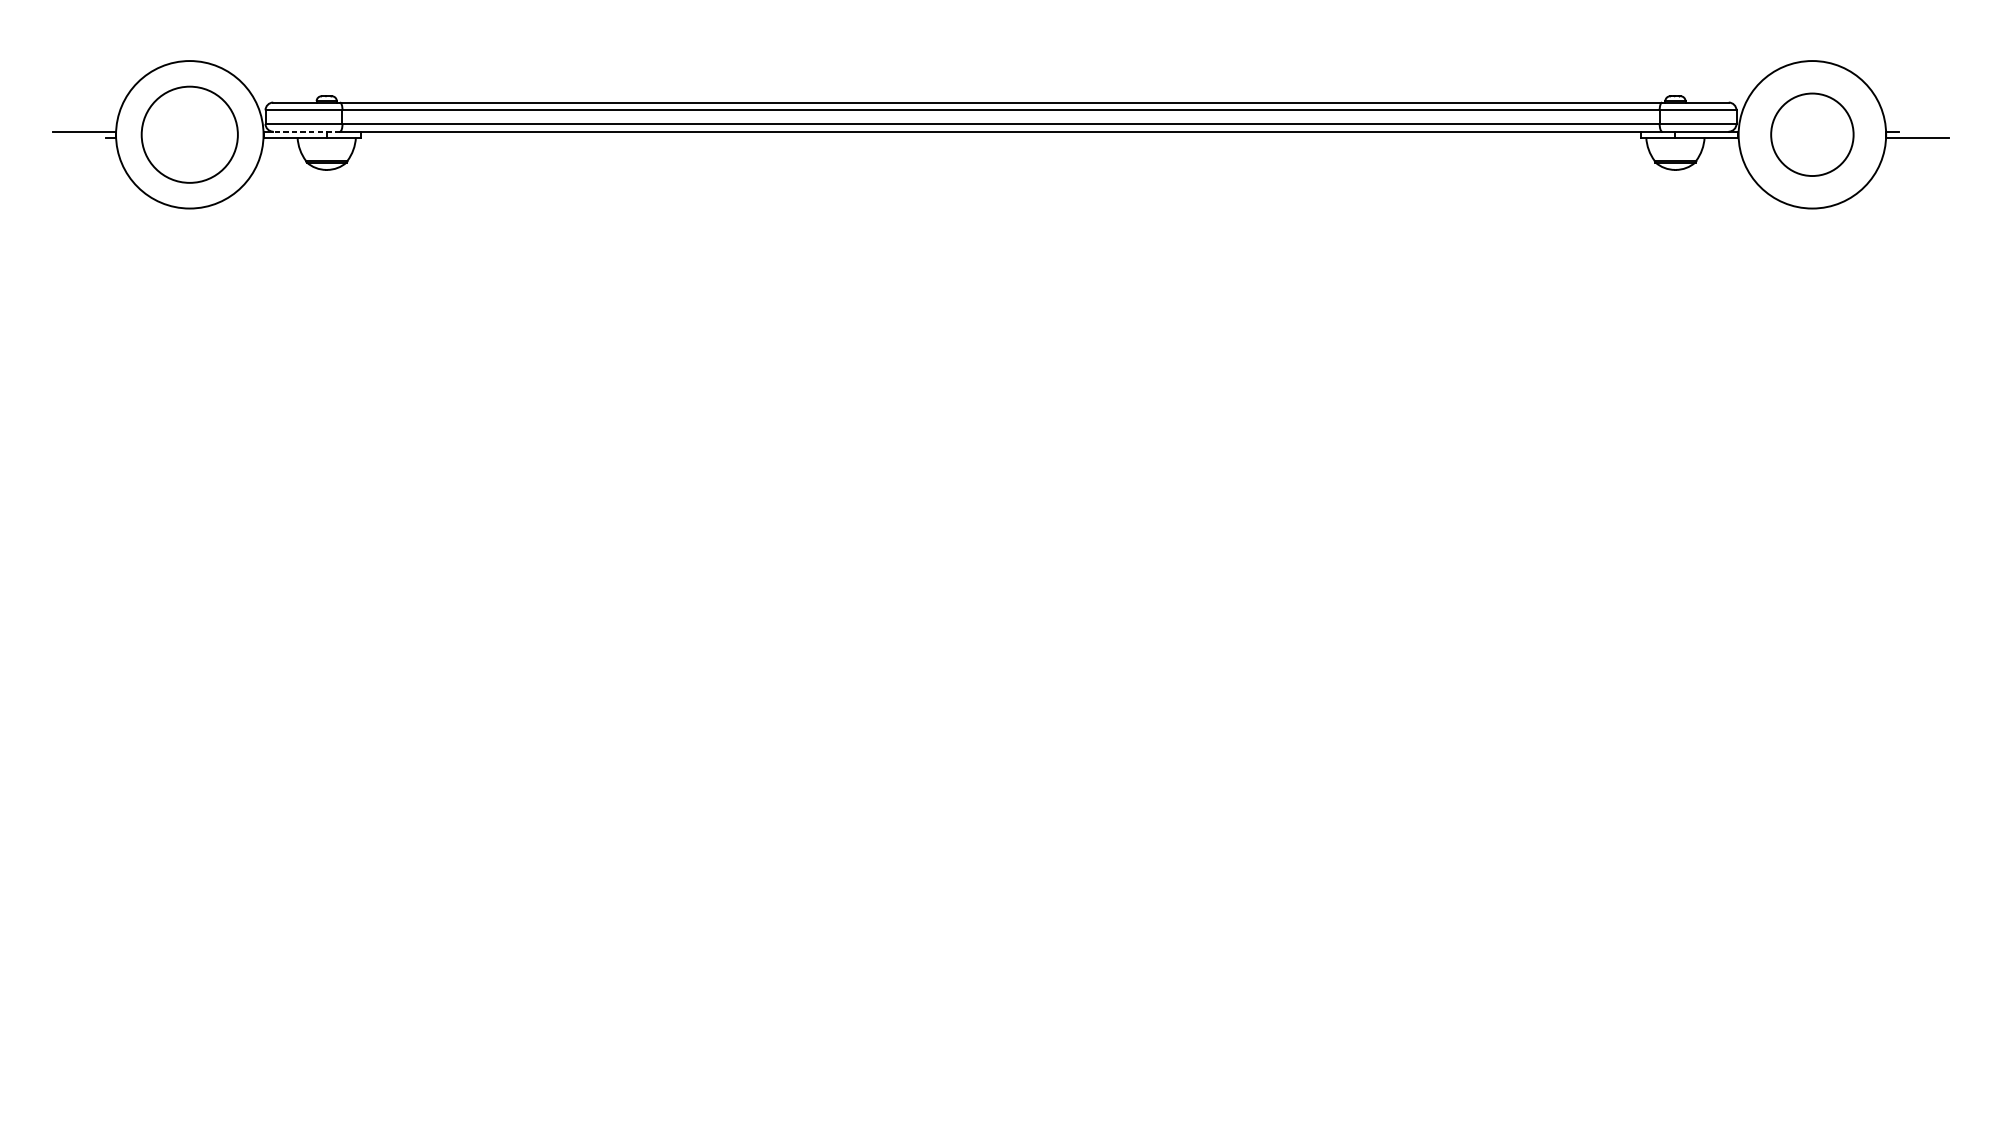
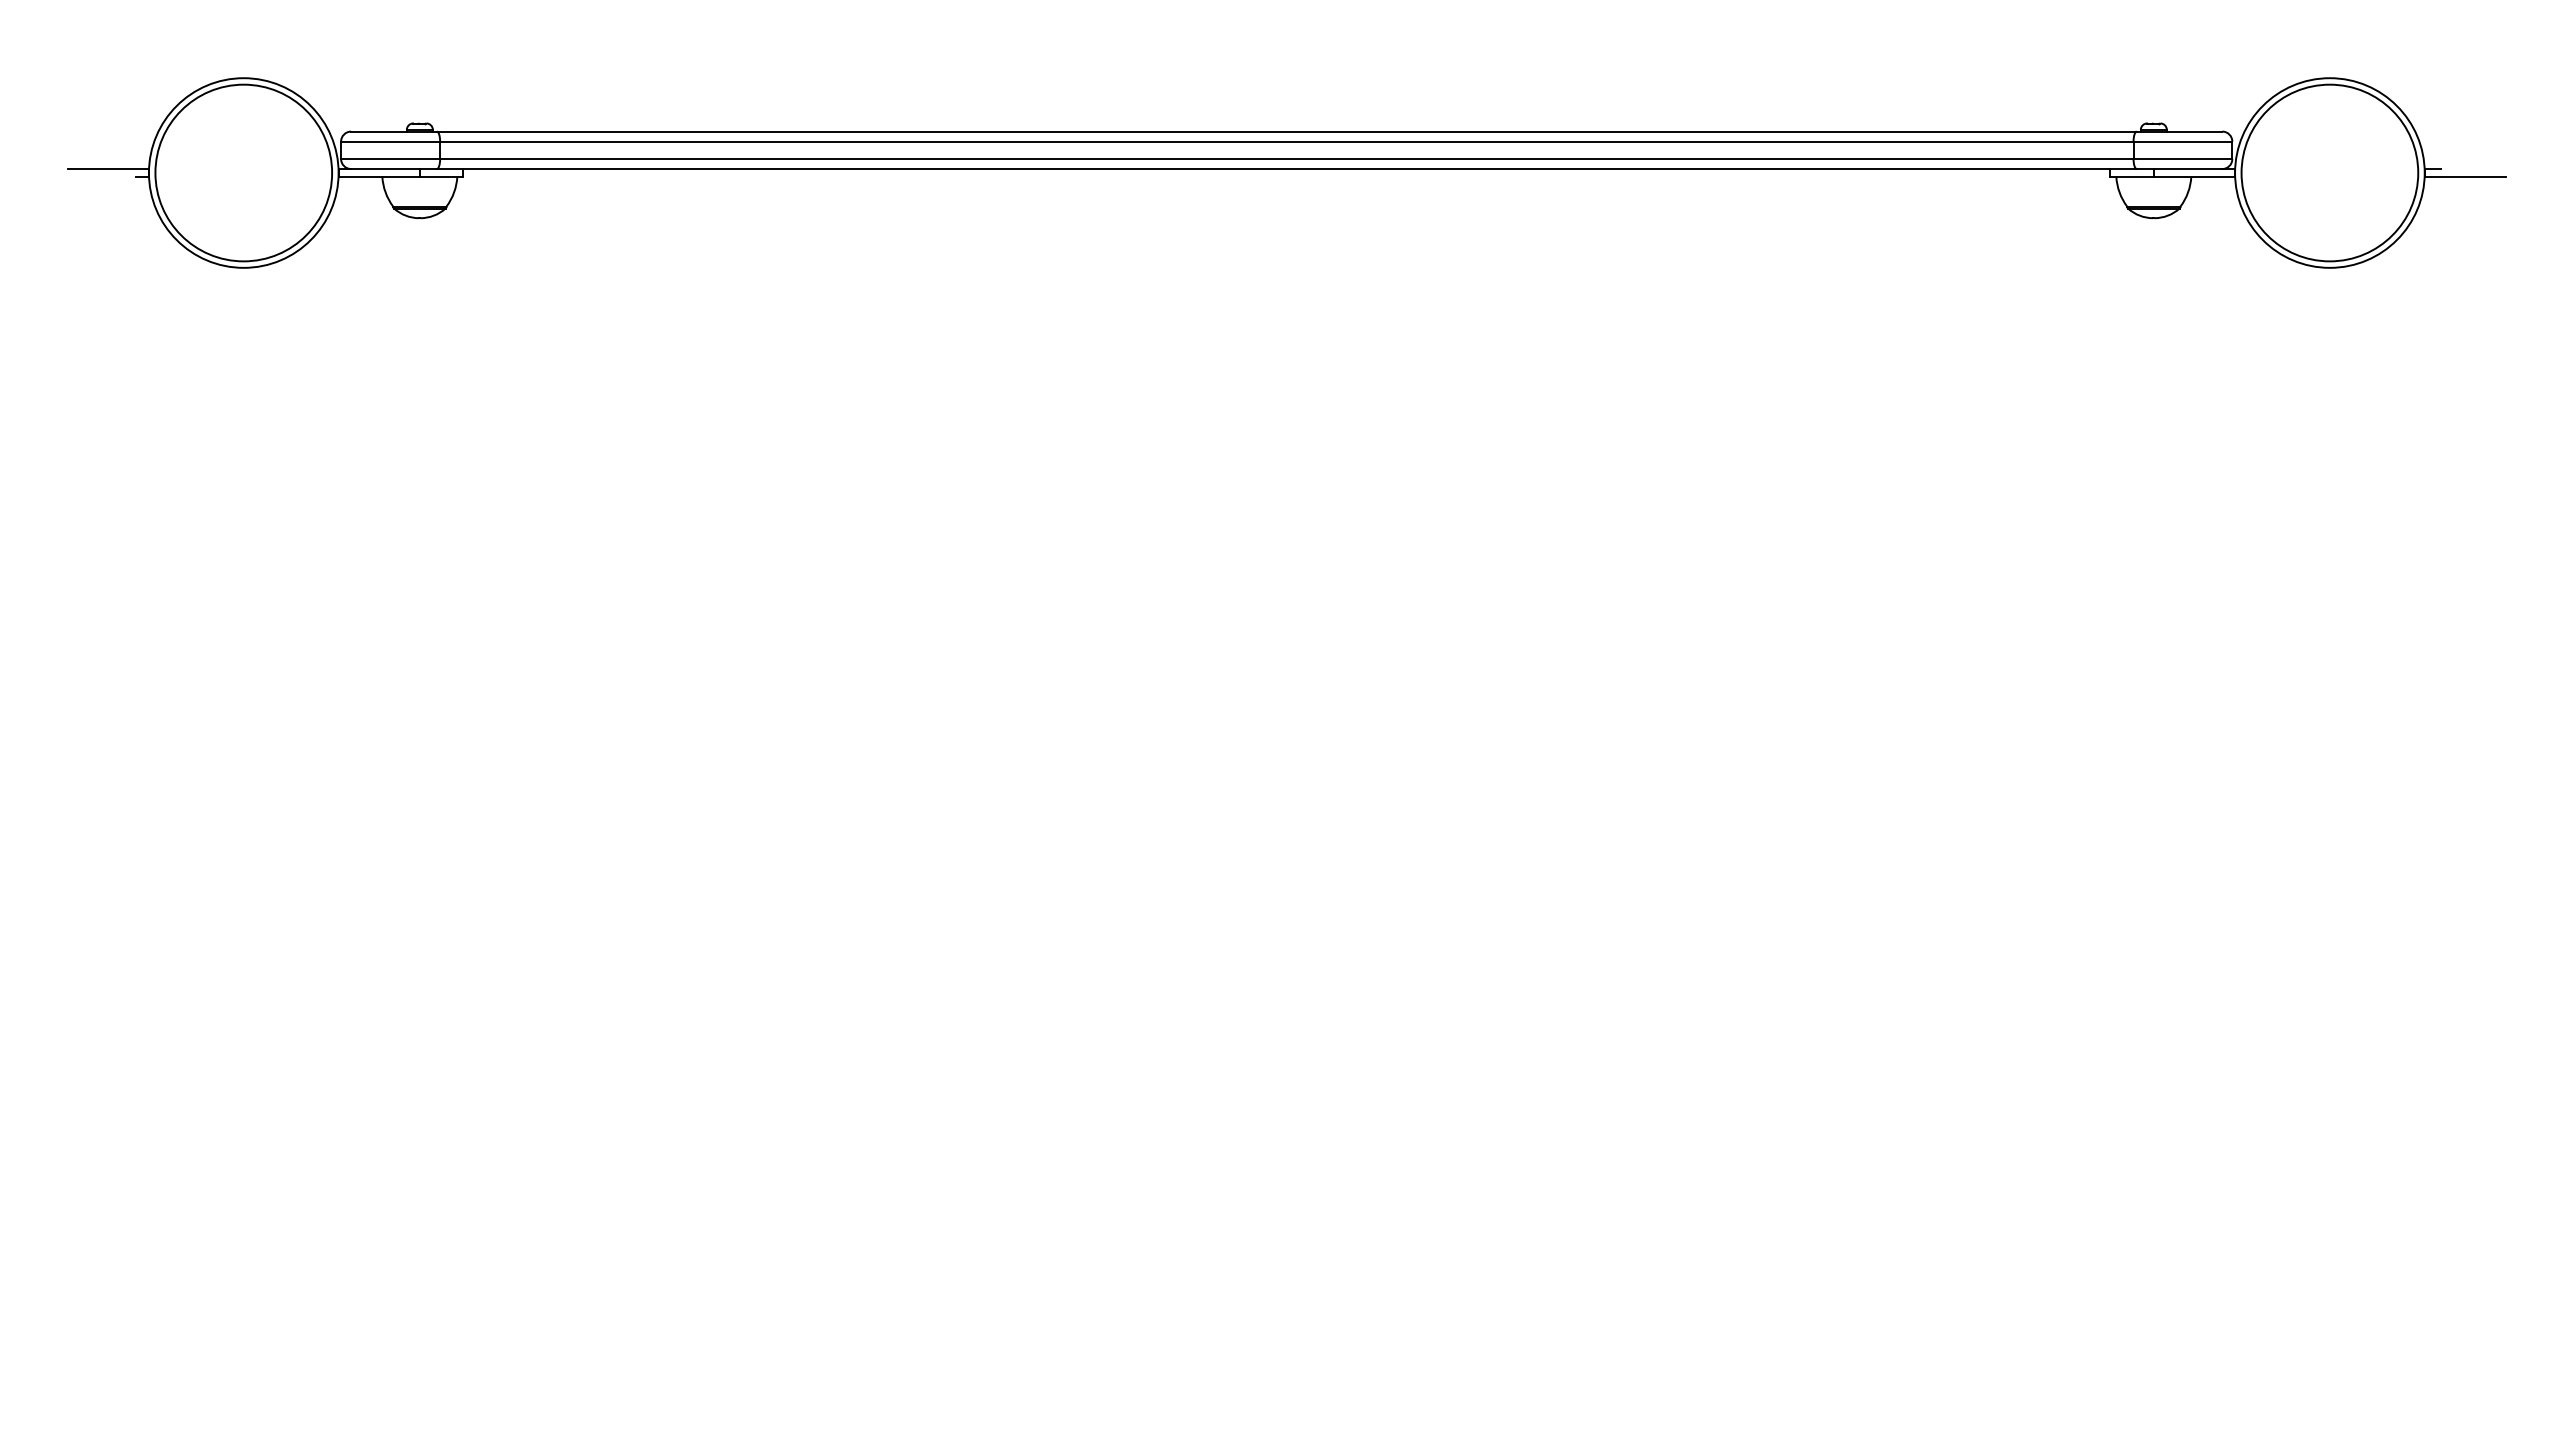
line: (307, 132) -> (394, 169), dashed -> solid
circle: (189, 134) -> (243, 172), size x1.43
circle: (1812, 134) -> (2329, 172), size x1.67

